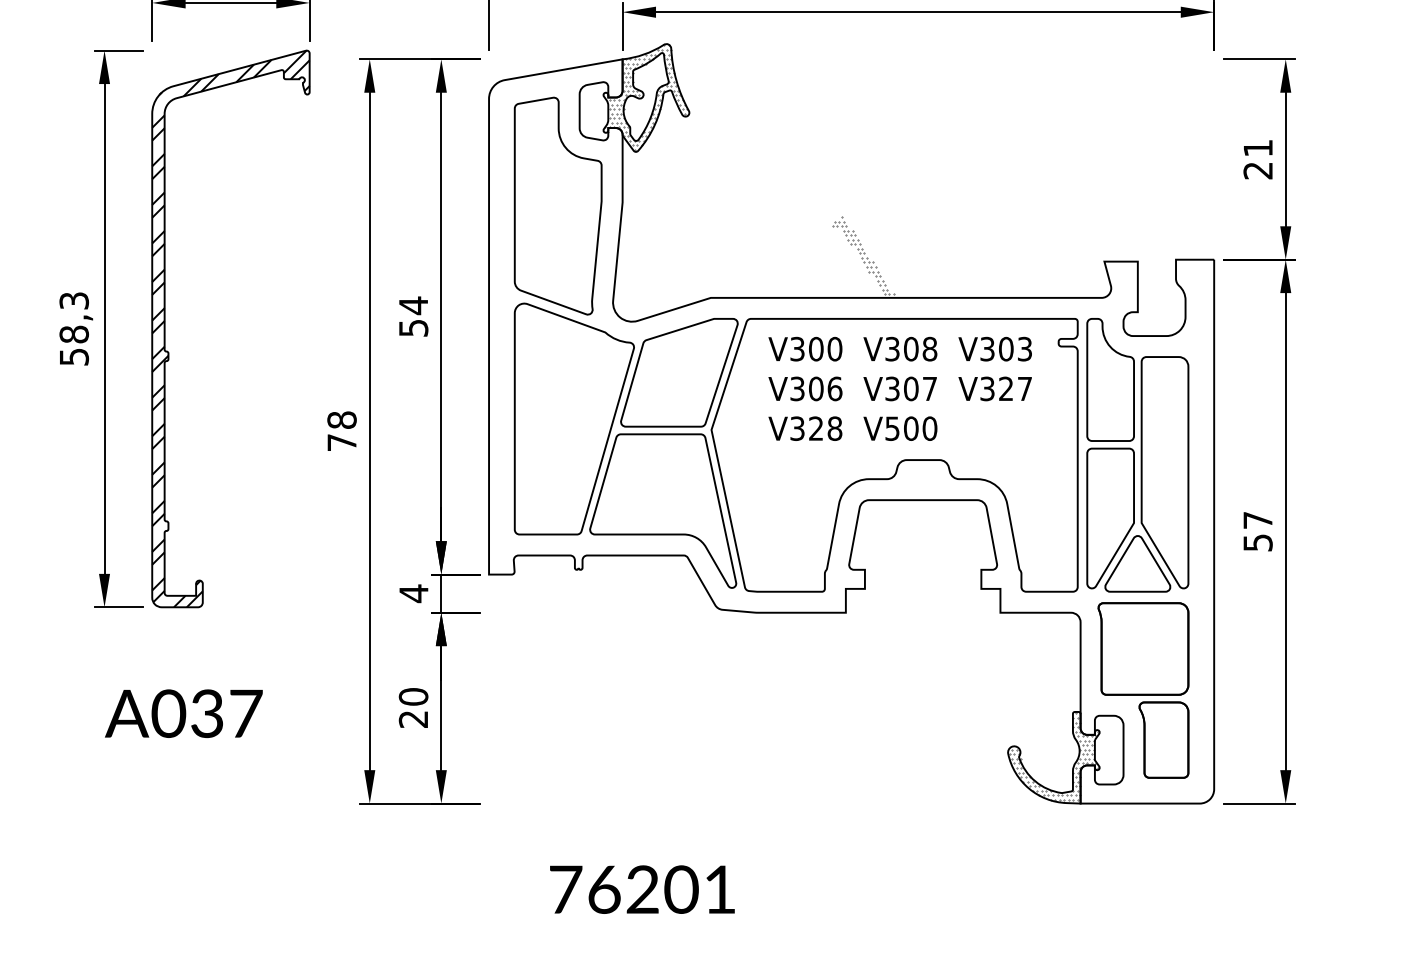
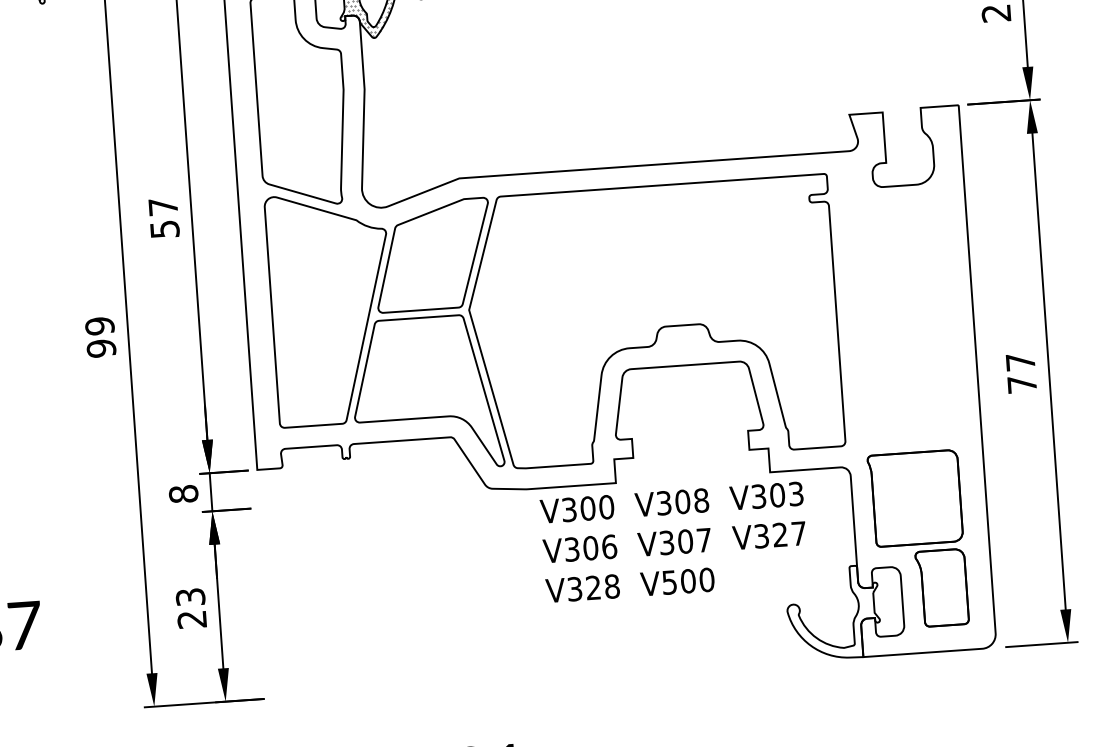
hatch: (862, 255) -> (607, 125), removed
text: (413, 305) -> (163, 206), 54 -> 57
text: (899, 388) -> (673, 541), moved
text: (341, 431) -> (100, 337), 78 -> 99
part: (1137, 455) -> (895, 305), removed
text: (1257, 542) -> (1021, 384), 57 -> 77
text: (413, 593) -> (183, 494), 4 -> 8
text: (413, 696) -> (190, 596), 20 -> 23
hatch: (1053, 756) -> (833, 612), removed

